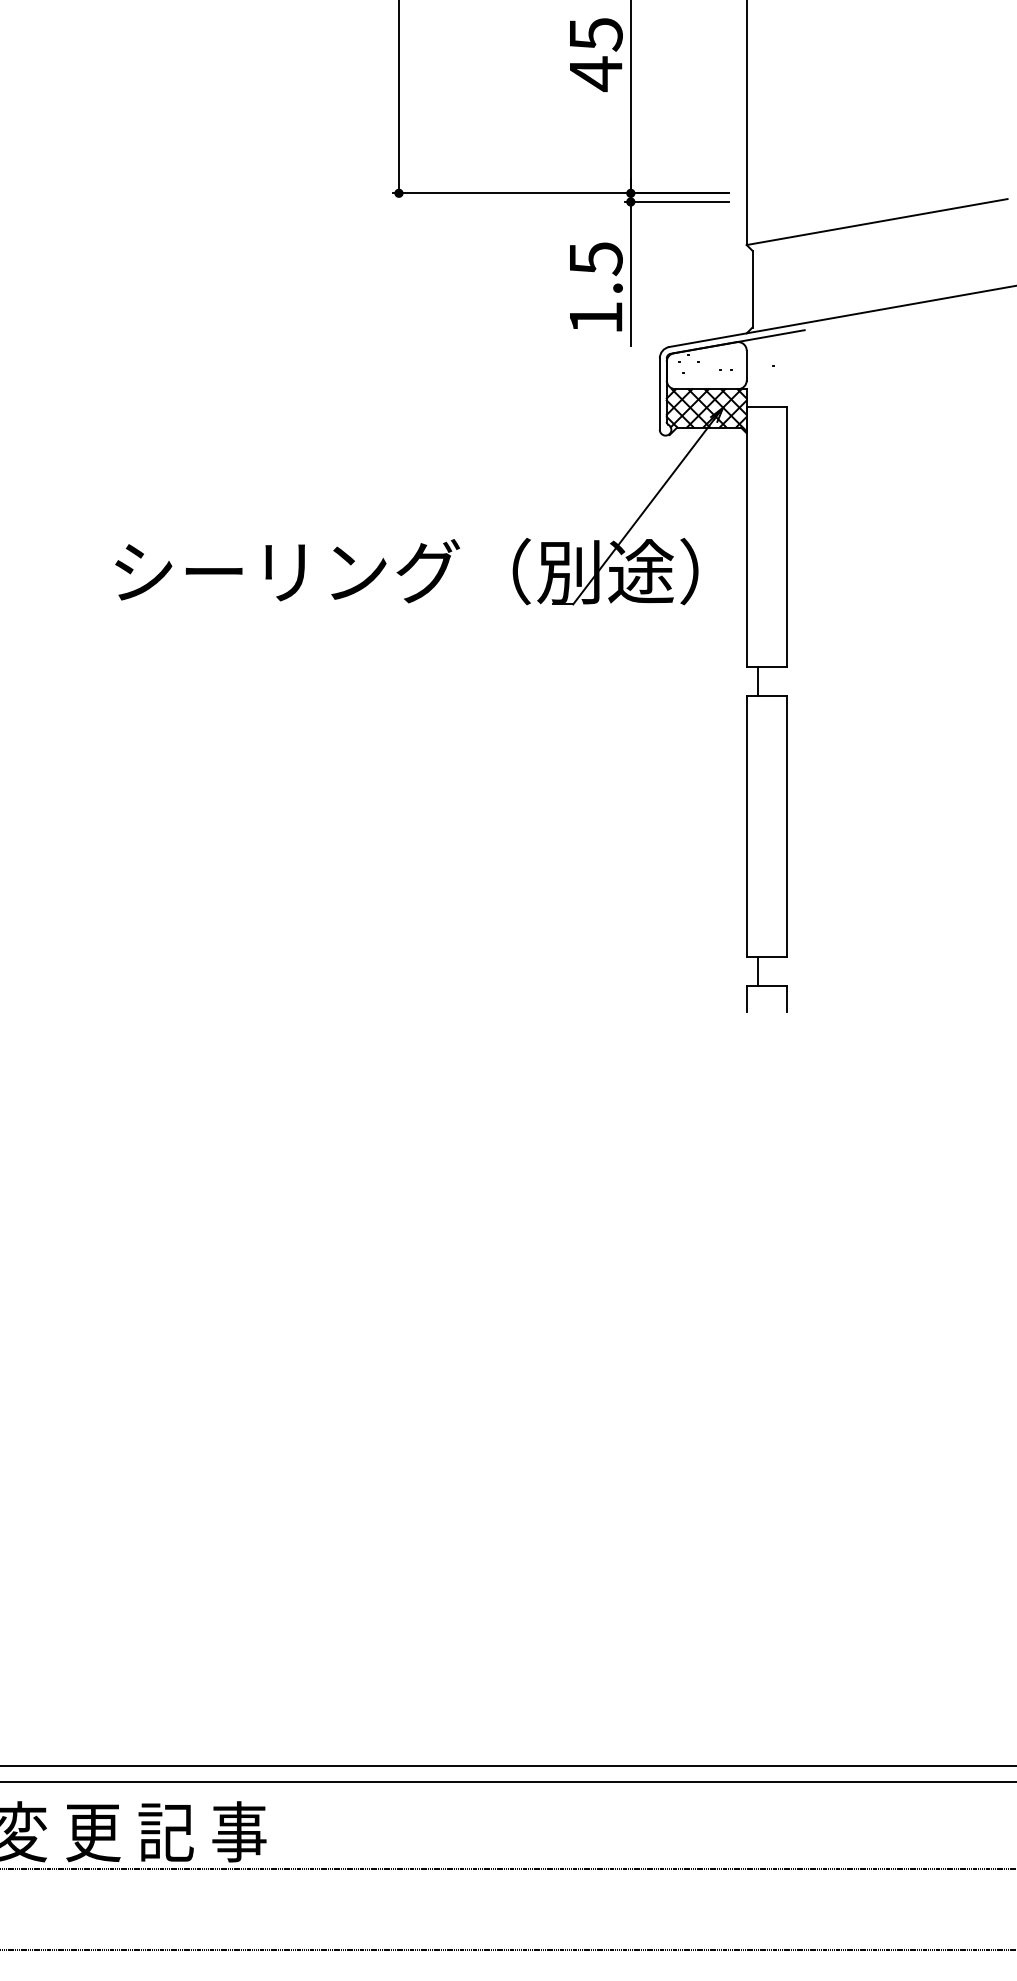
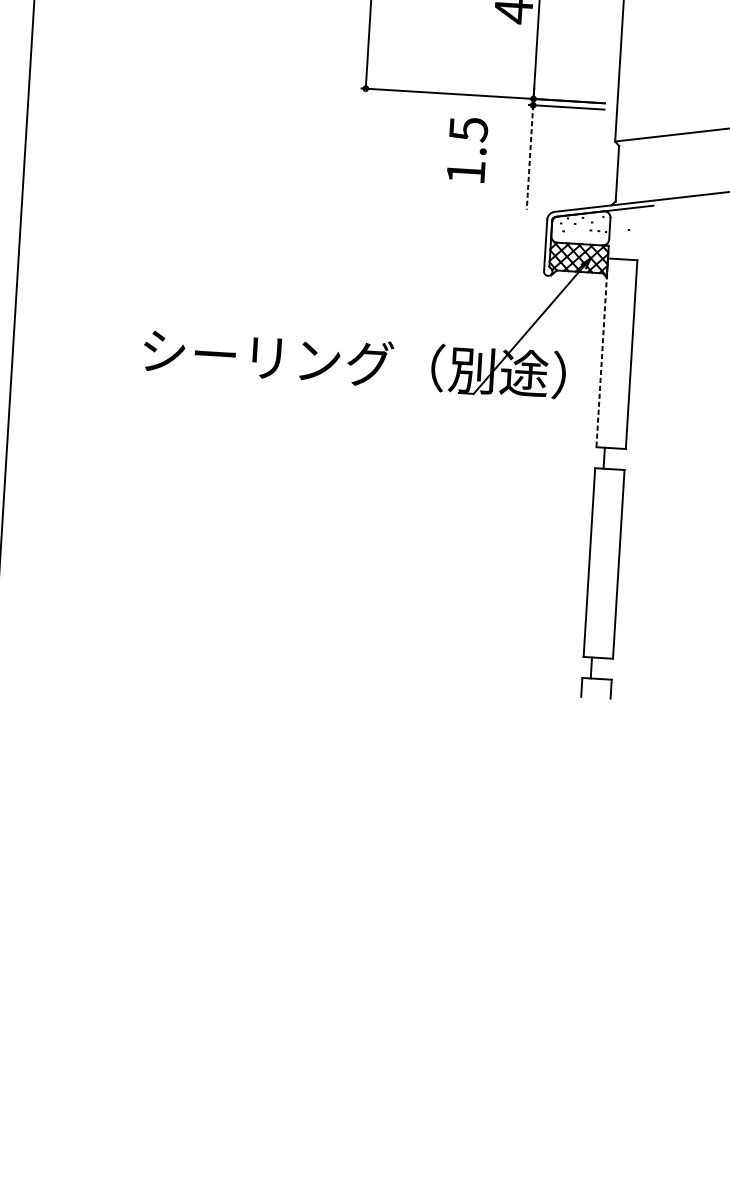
line: (630, 274) -> (529, 157), solid -> dashed
text: (596, 286) -> (467, 149), moved
line: (746, 537) -> (602, 353), solid -> dashed

